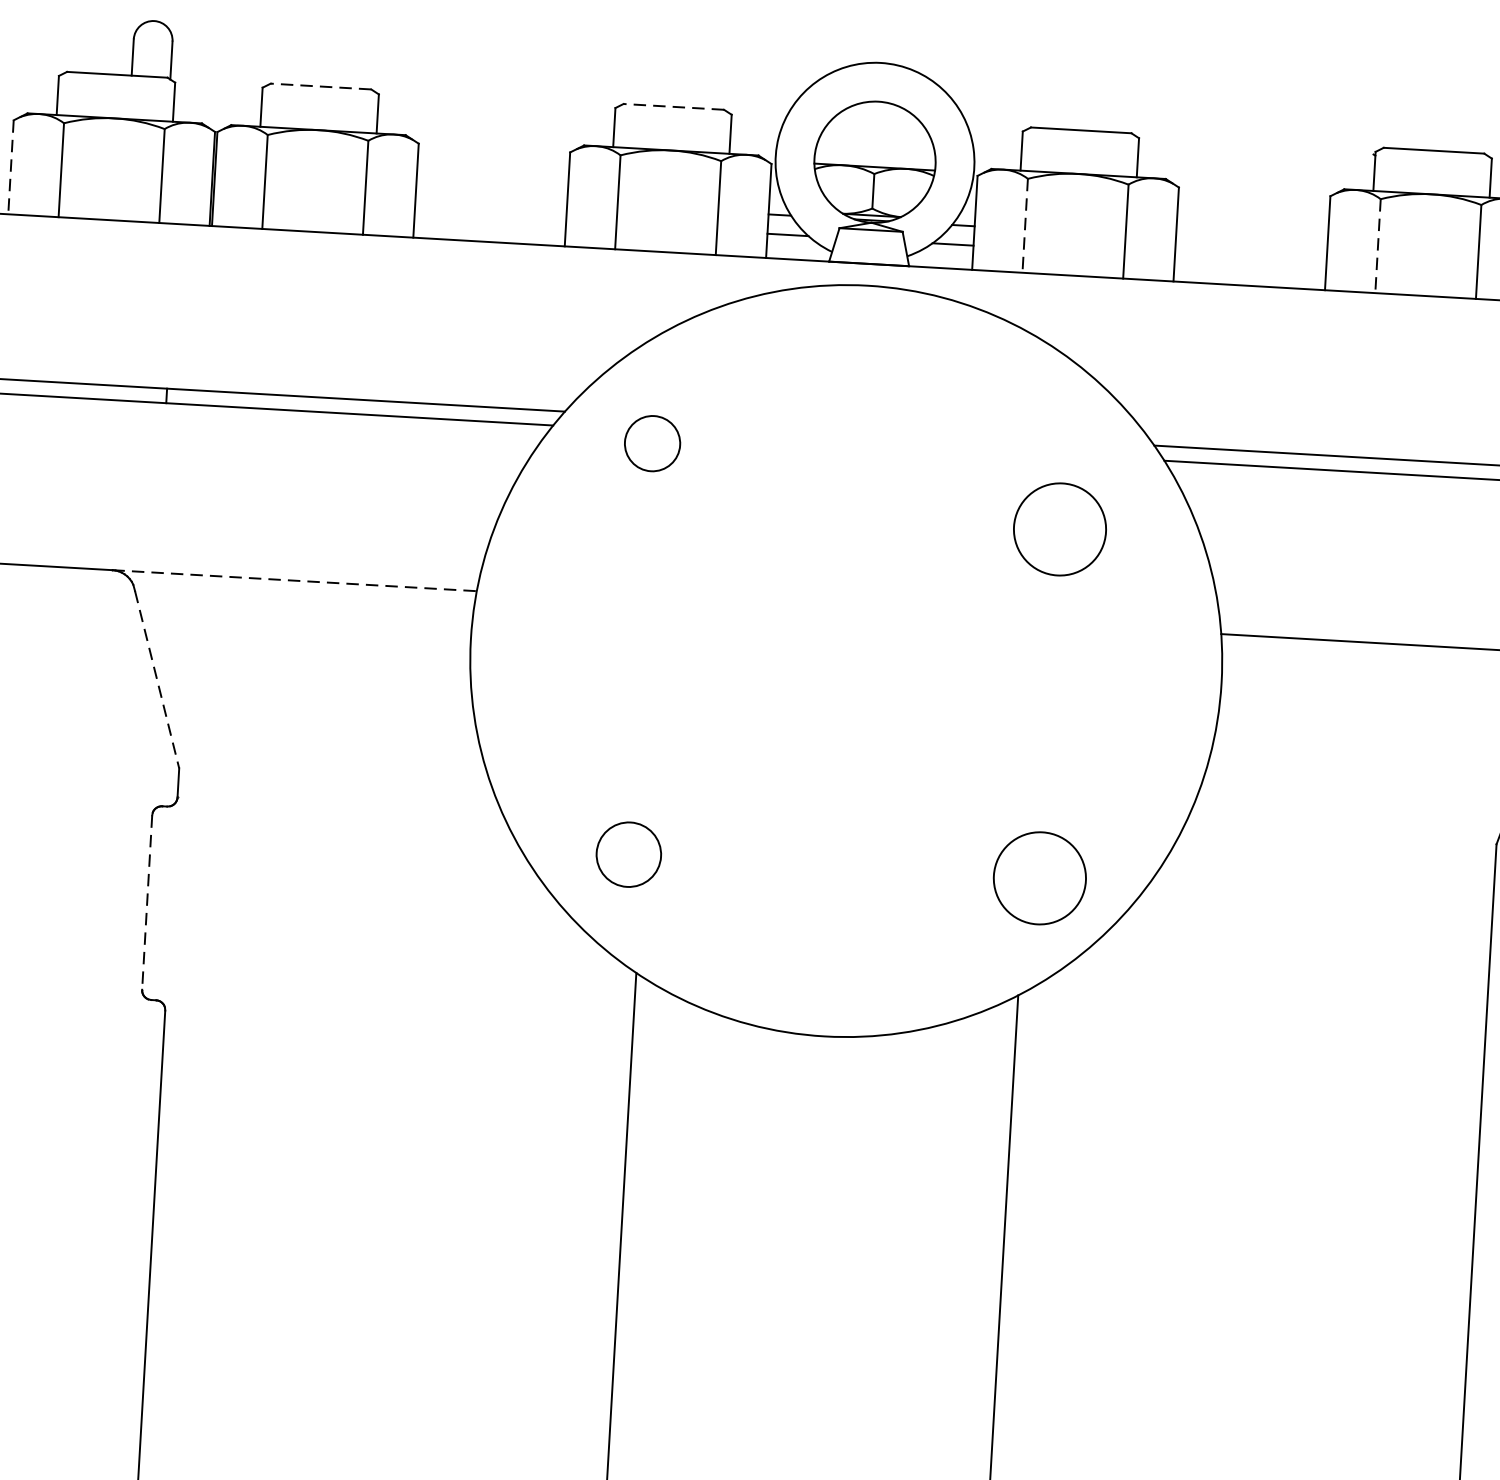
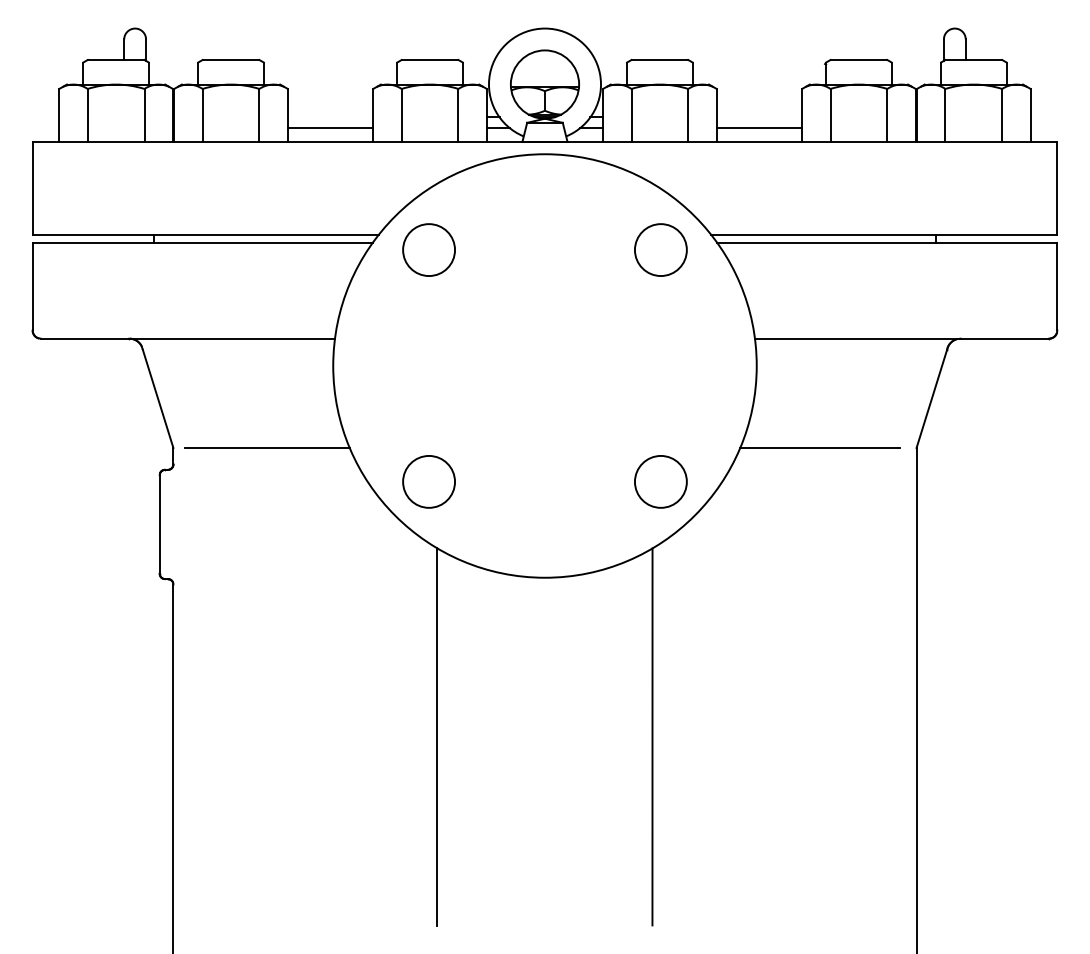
line: (320, 85) -> (230, 59), dashed -> solid
line: (672, 105) -> (429, 59), dashed -> solid
line: (11, 167) -> (59, 115), dashed -> solid
line: (490, 218) -> (330, 128), added
line: (1025, 225) -> (631, 115), dashed -> solid
line: (1377, 246) -> (830, 115), dashed -> solid
line: (1250, 261) -> (759, 128), added
circle: (651, 442) -> (428, 249), size x1.67
circle: (1059, 528) -> (660, 249), moved
line: (295, 580) -> (232, 338), dashed -> solid
line: (157, 680) -> (158, 399), dashed -> solid
line: (344, 777) -> (266, 447), added
line: (1324, 833) -> (819, 447), added
circle: (627, 853) -> (428, 481), size x1.43
line: (146, 902) -> (159, 524), dashed -> solid

